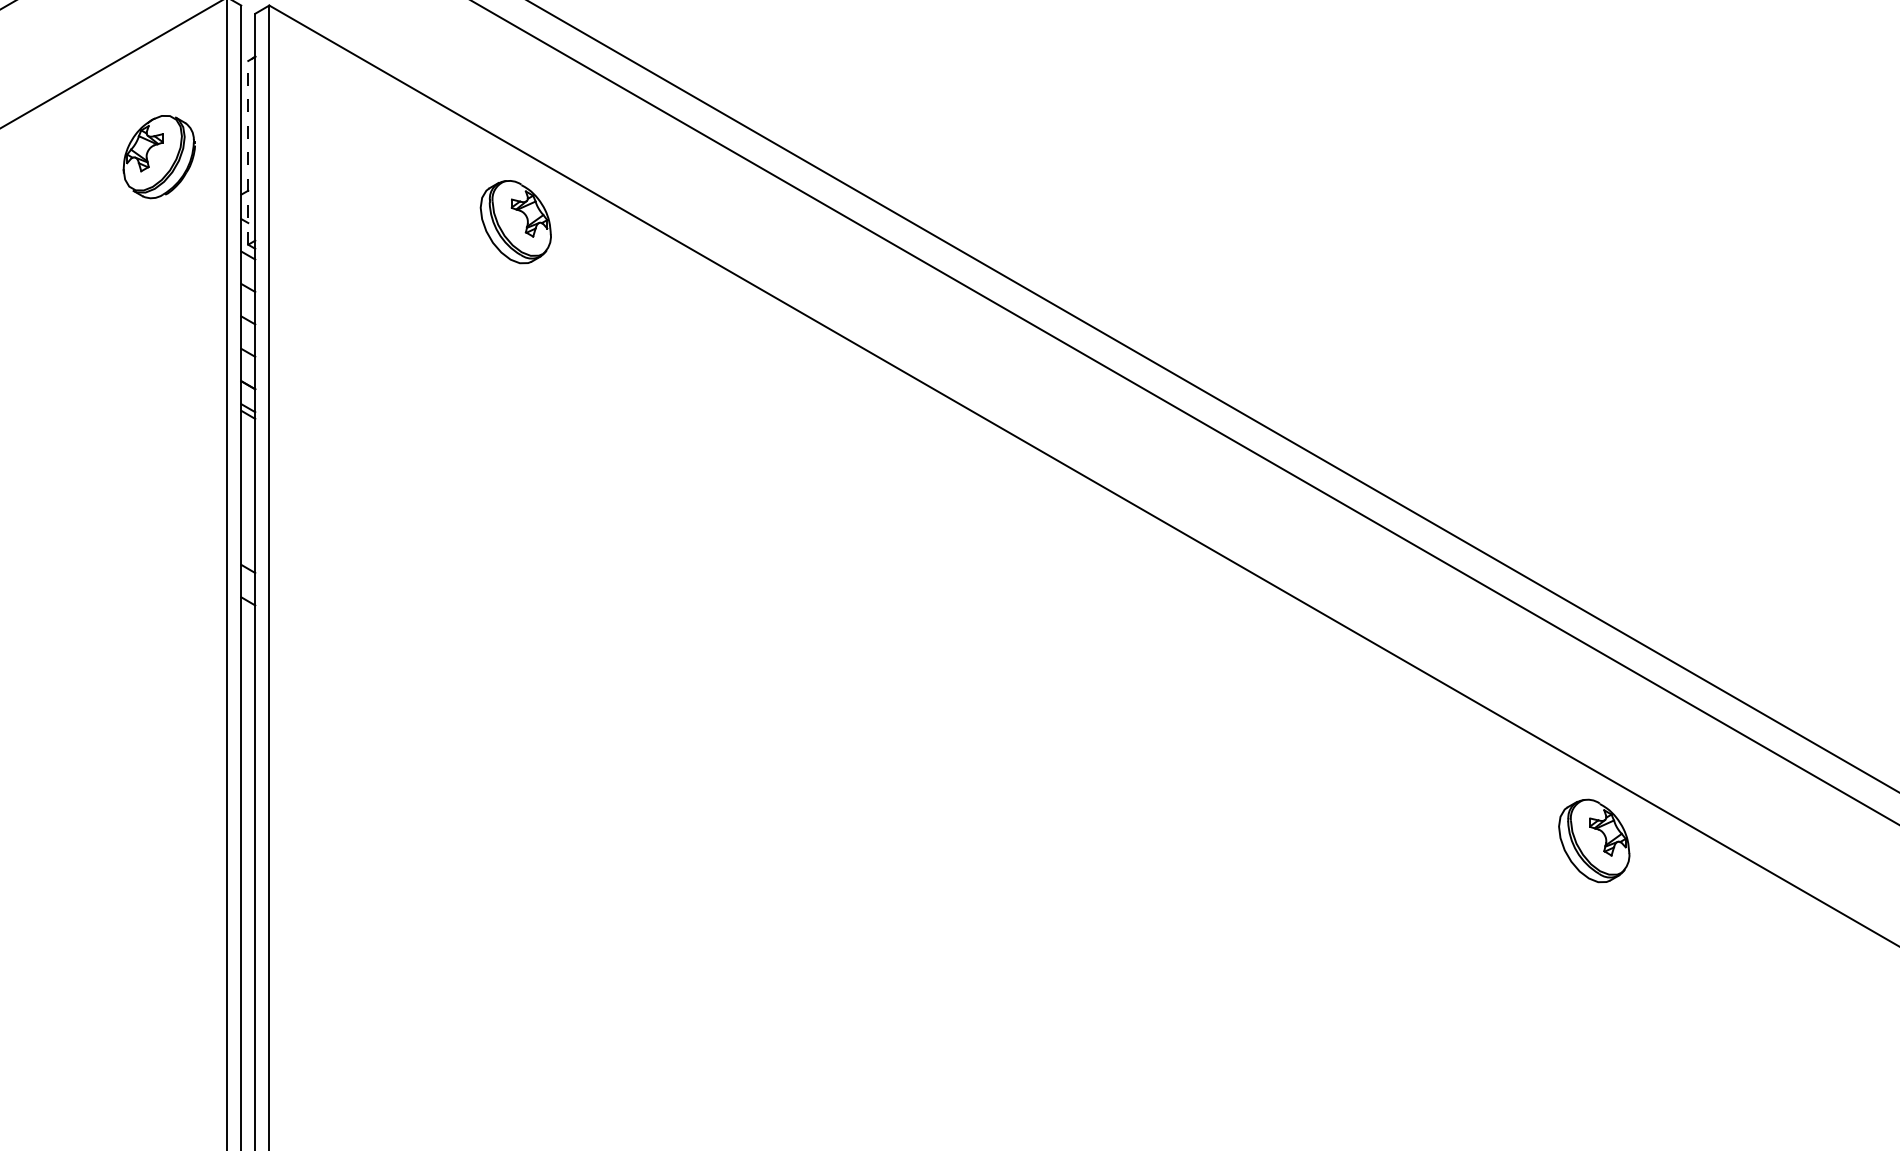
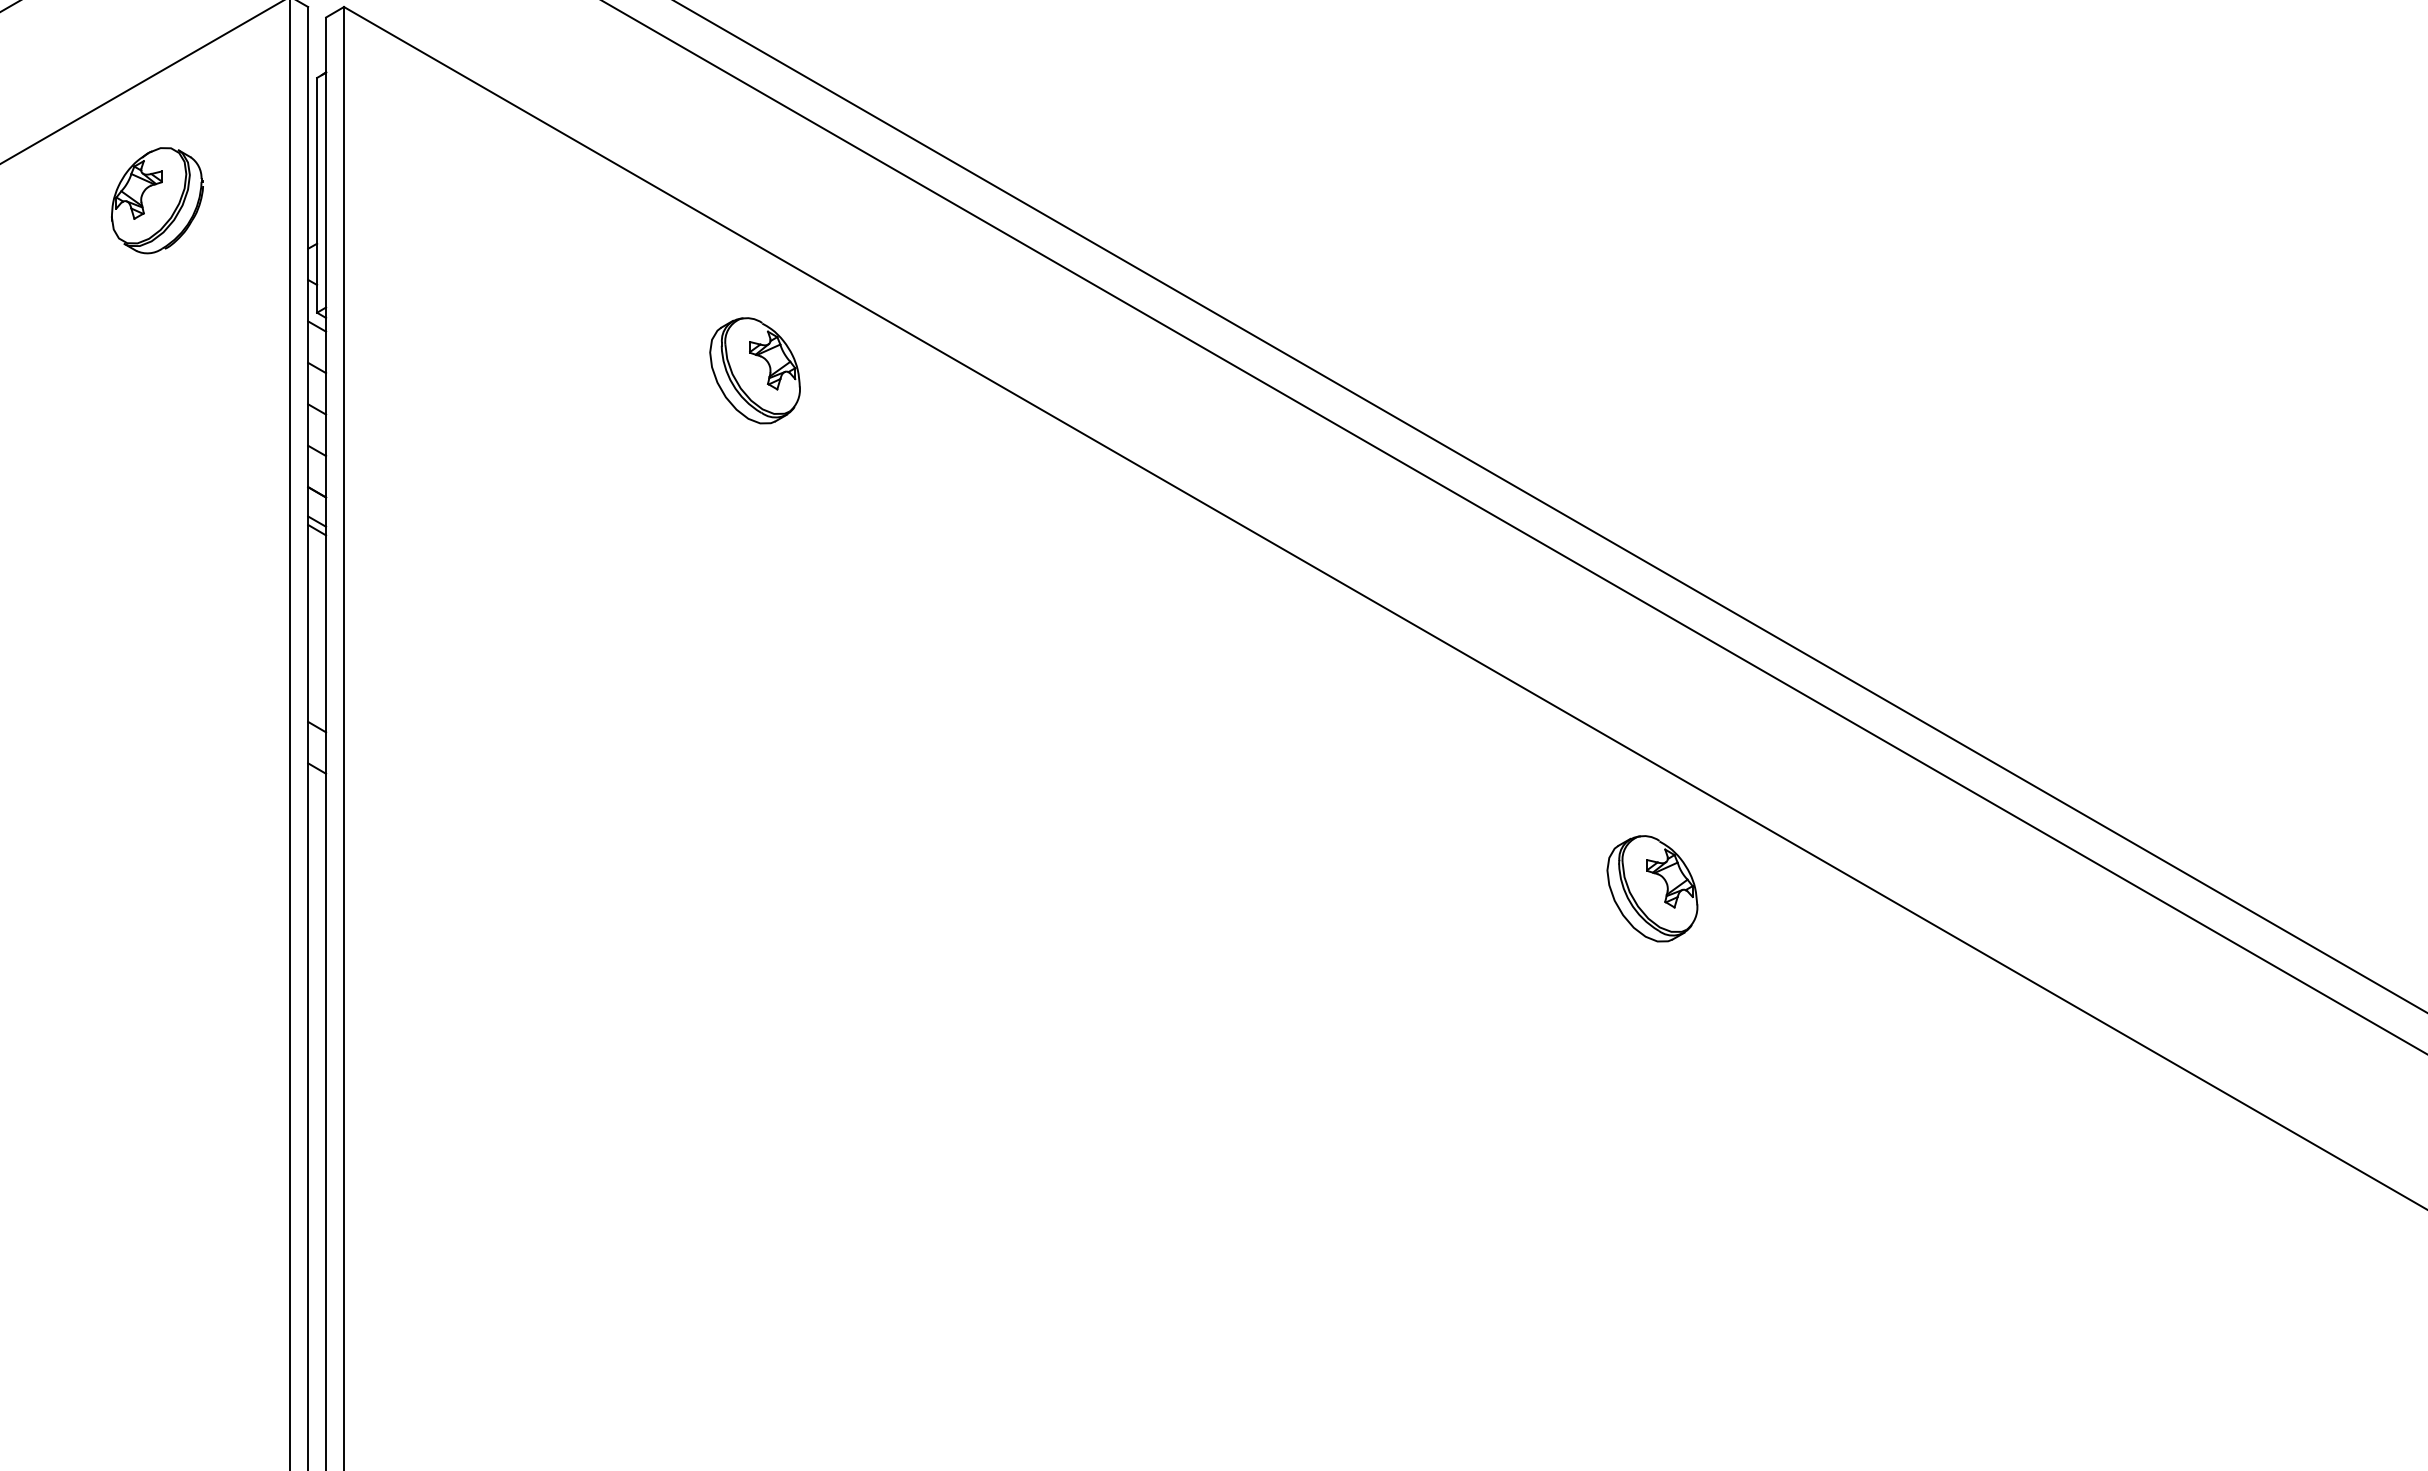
line: (248, 152) -> (317, 194), dashed -> solid
part: (159, 156) -> (157, 200), moved
part: (515, 221) -> (754, 370), moved
part: (1594, 840) -> (1652, 888), moved

